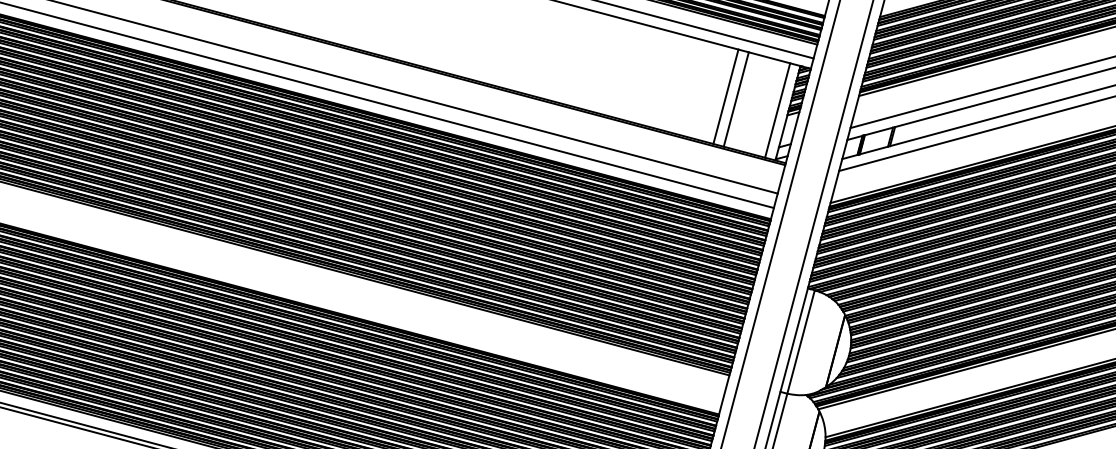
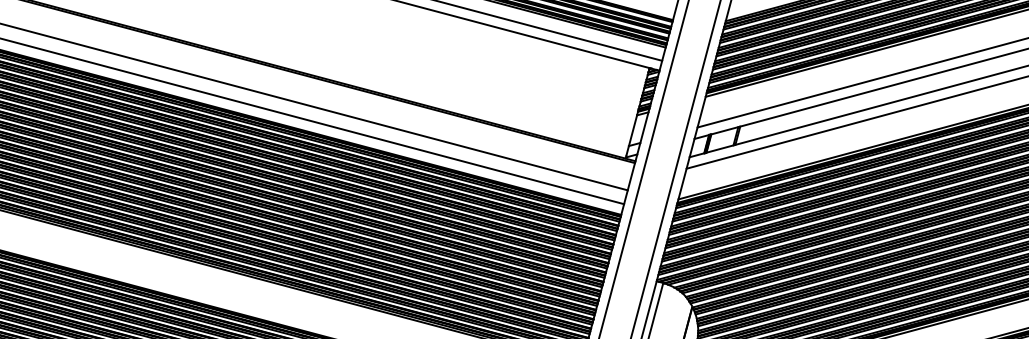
line: (725, 96) -> (577, 97), removed
line: (735, 99) -> (587, 100), removed
line: (777, 110) -> (627, 110), removed

